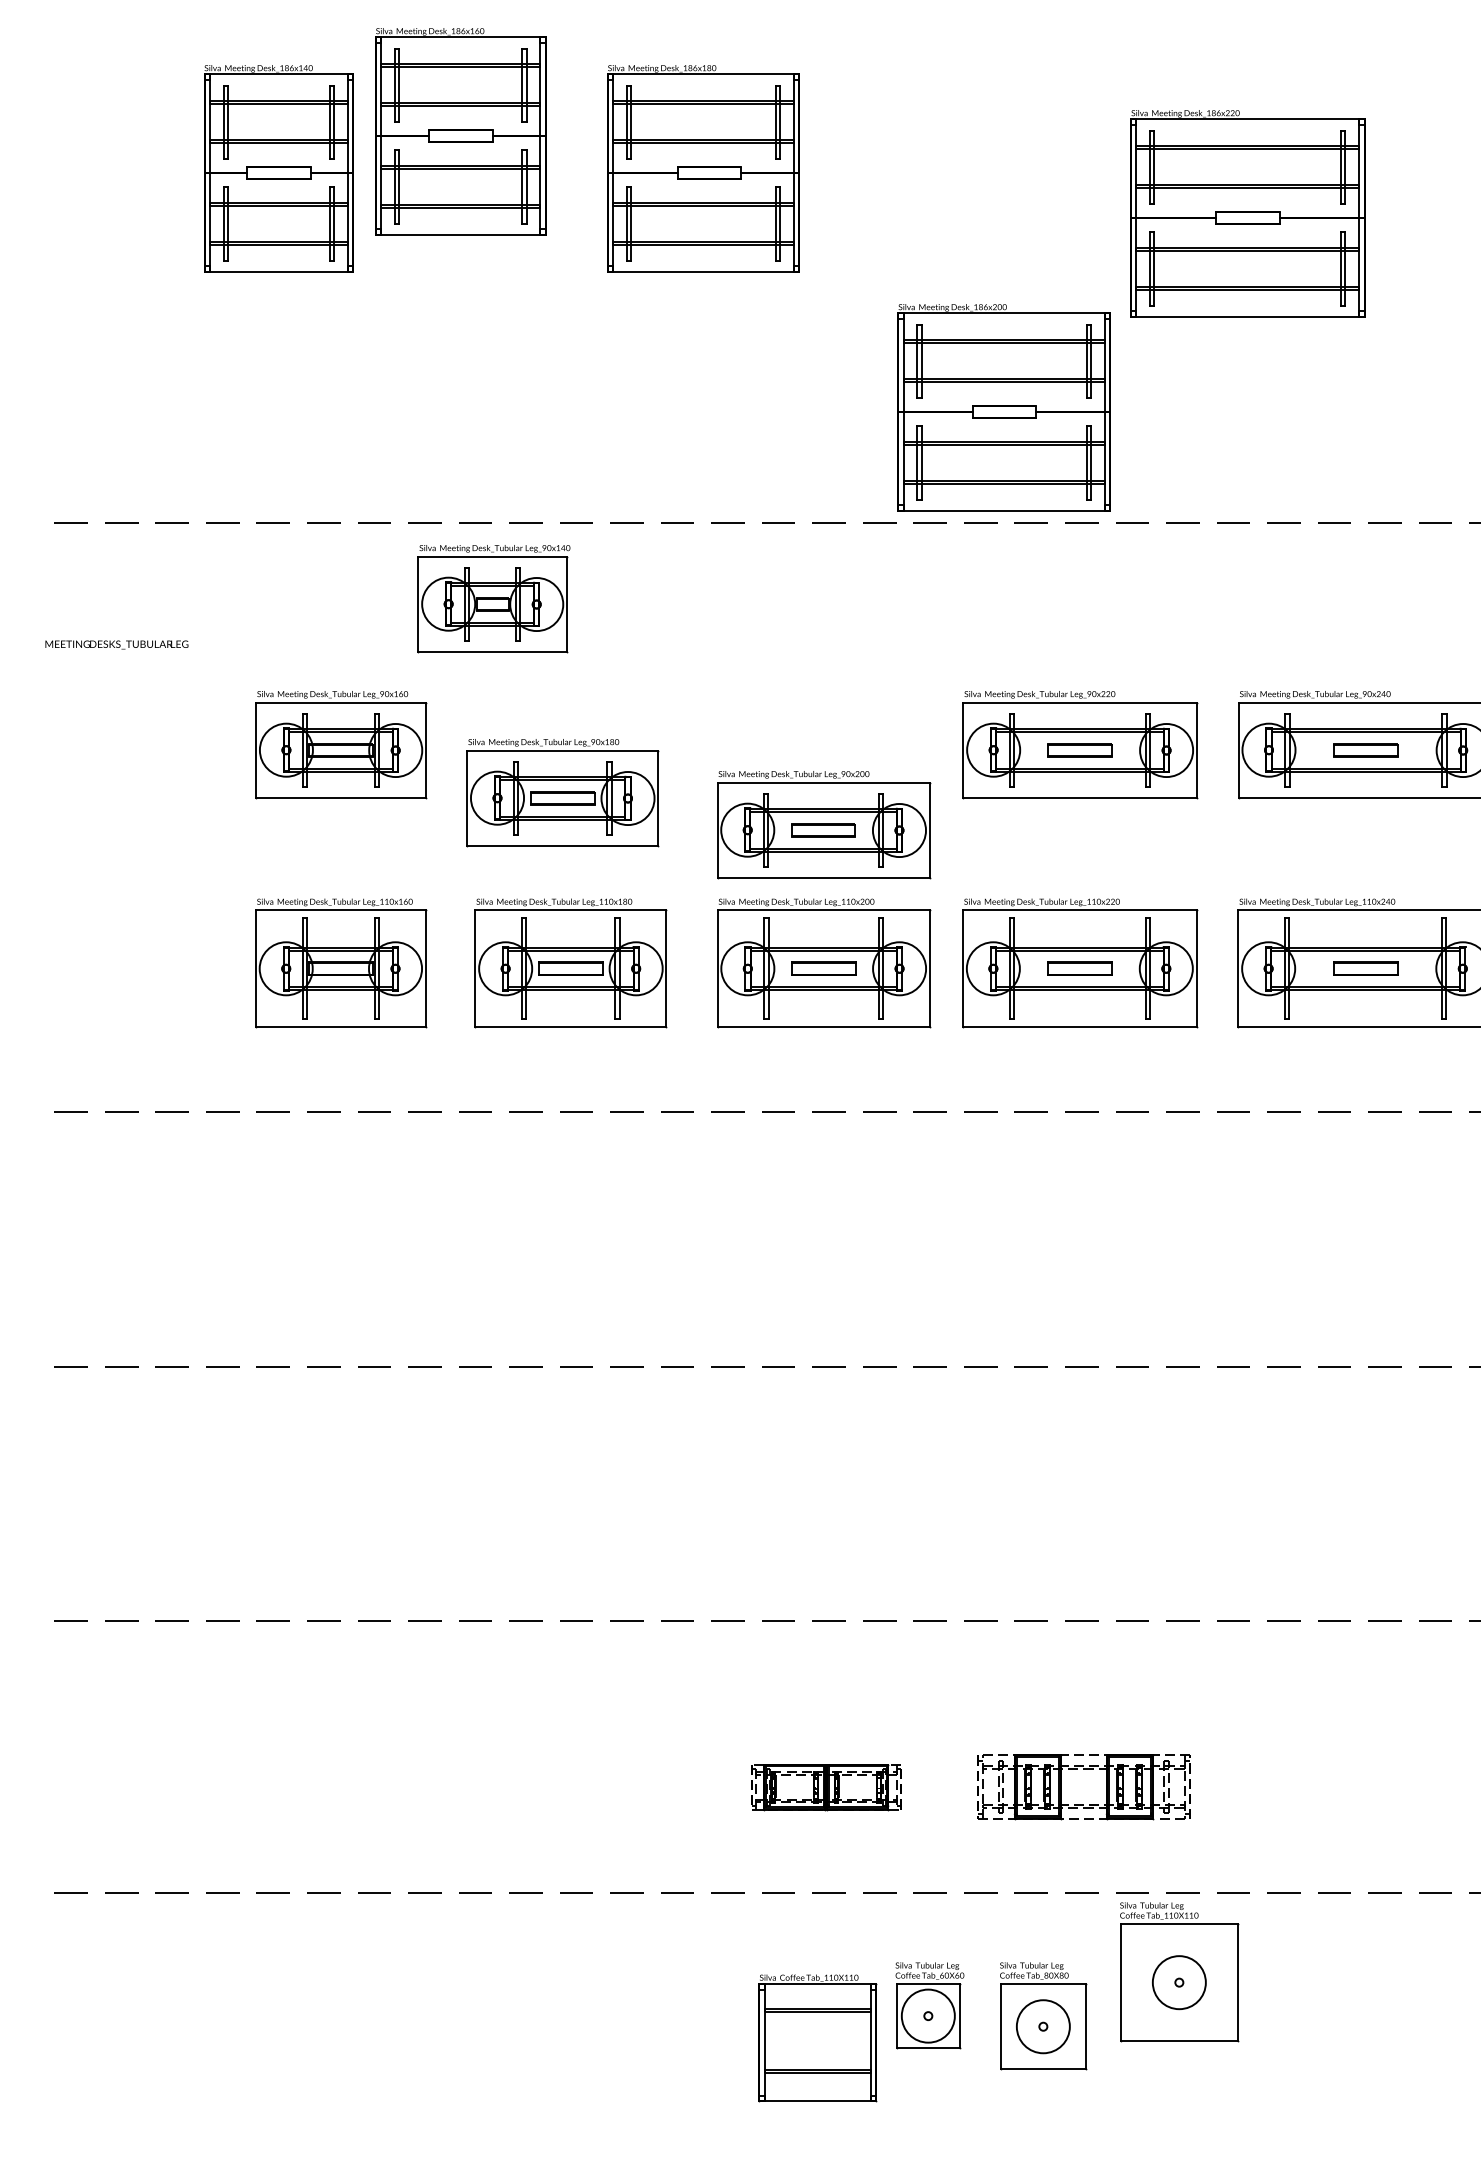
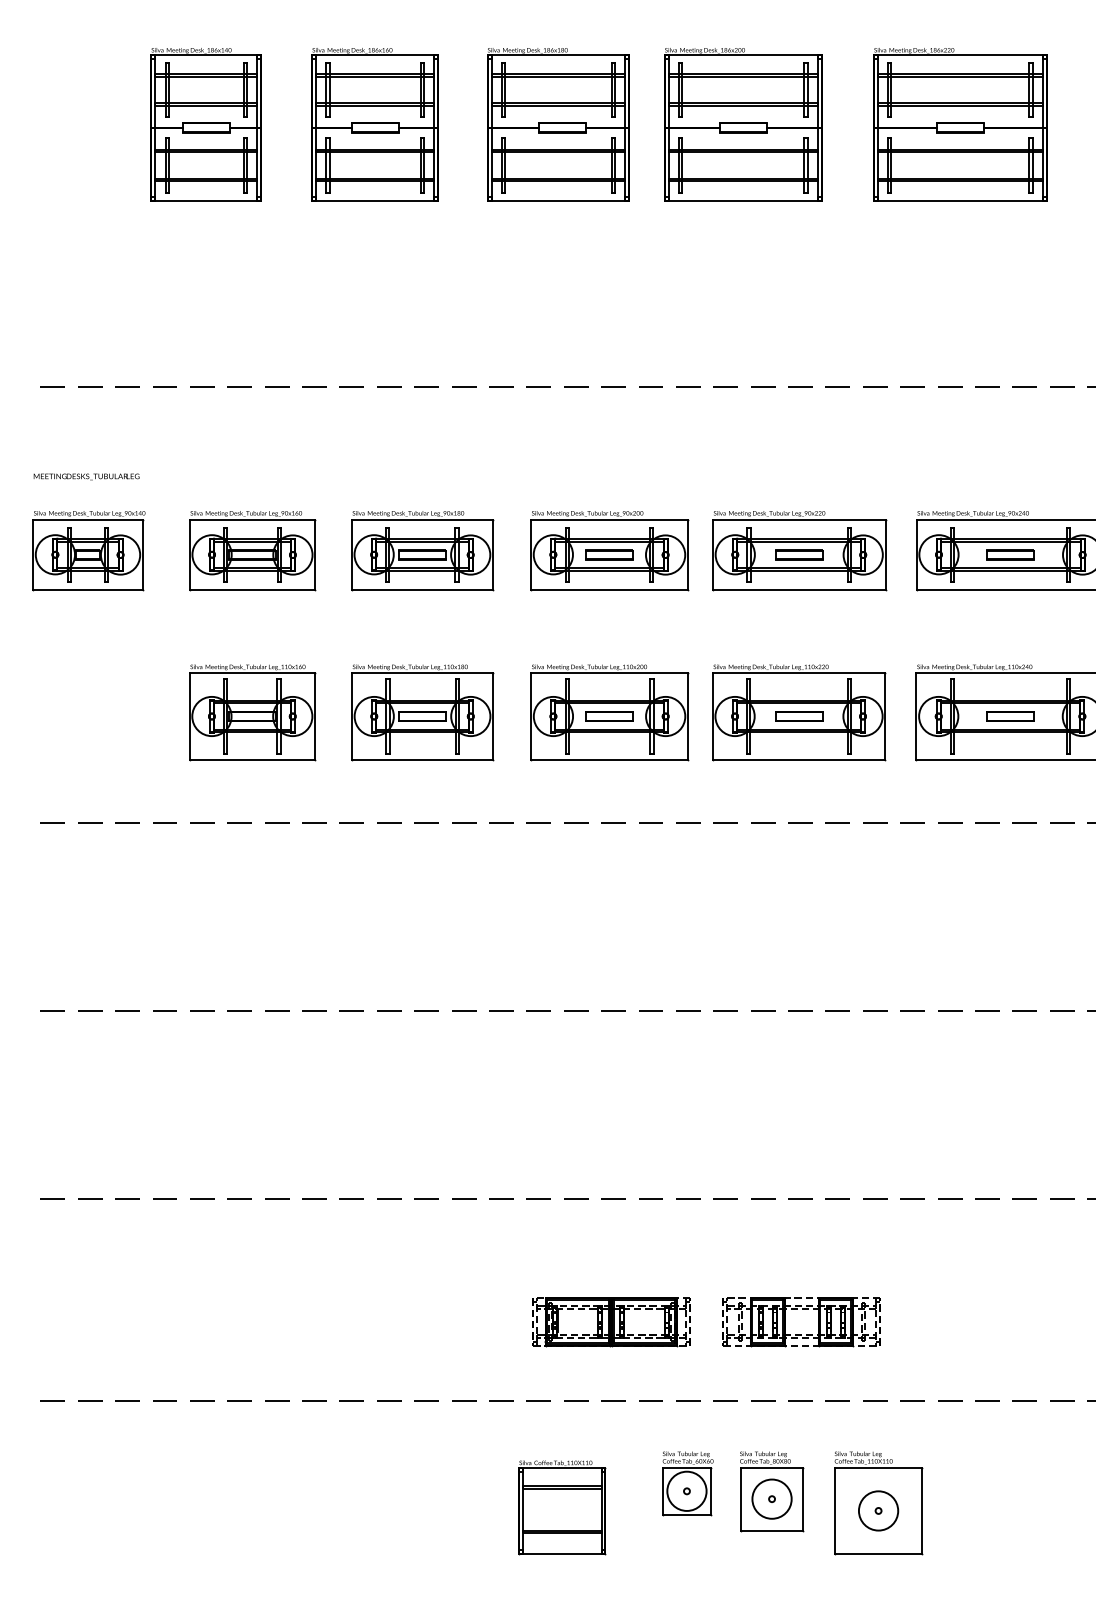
part: (460, 131) -> (374, 124), moved
part: (703, 168) -> (558, 124), moved
part: (1247, 213) -> (960, 124), moved
part: (1003, 407) -> (742, 124), moved
part: (493, 599) -> (88, 551), moved
part: (562, 793) -> (422, 551), moved
part: (824, 825) -> (610, 551), moved
part: (826, 1787) -> (611, 1322), size x1.43
part: (1179, 1972) -> (878, 1503), moved
part: (817, 2038) -> (562, 1507), moved

